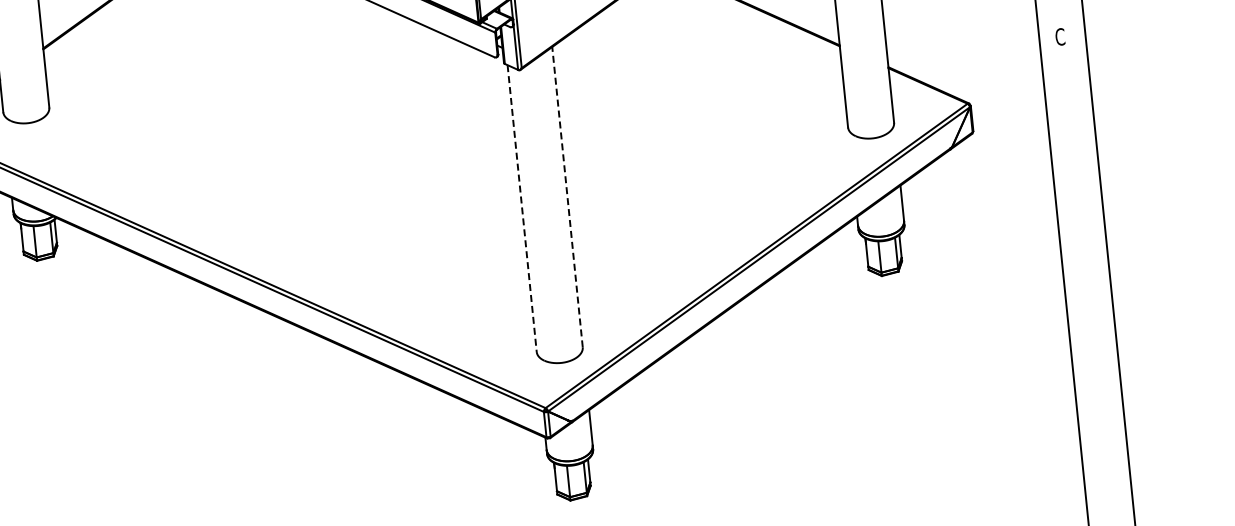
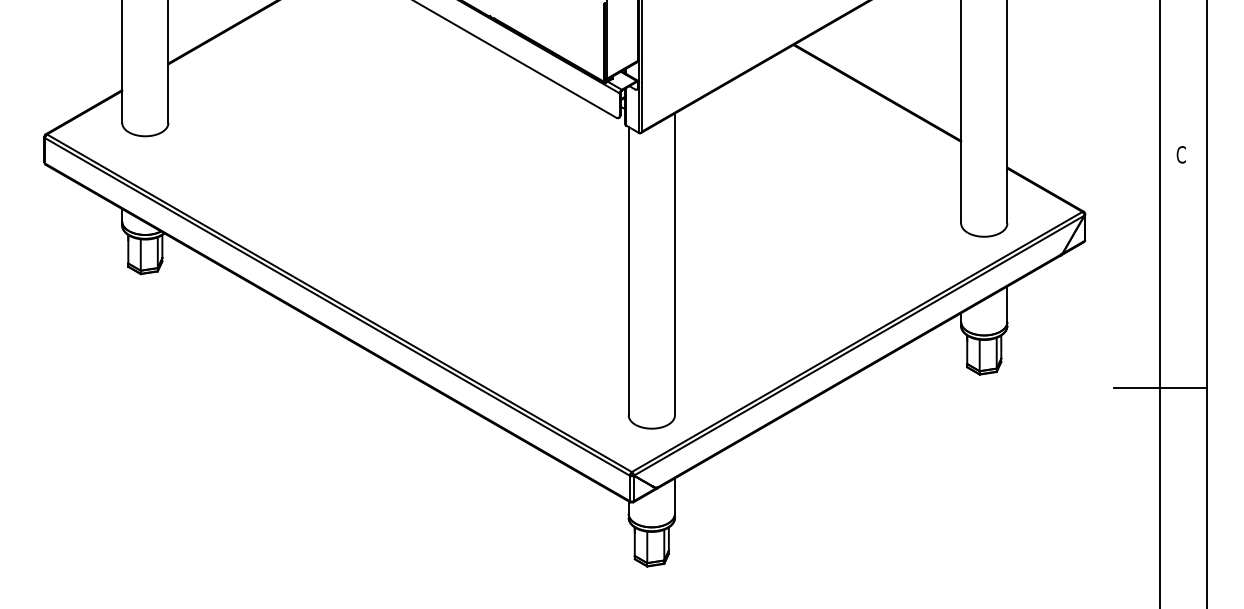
line: (567, 197) -> (674, 264), dashed -> solid
line: (521, 208) -> (628, 271), dashed -> solid
line: (1063, 271) -> (1160, 388), added

